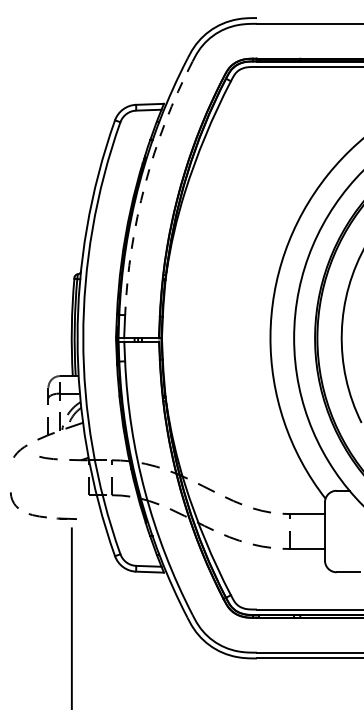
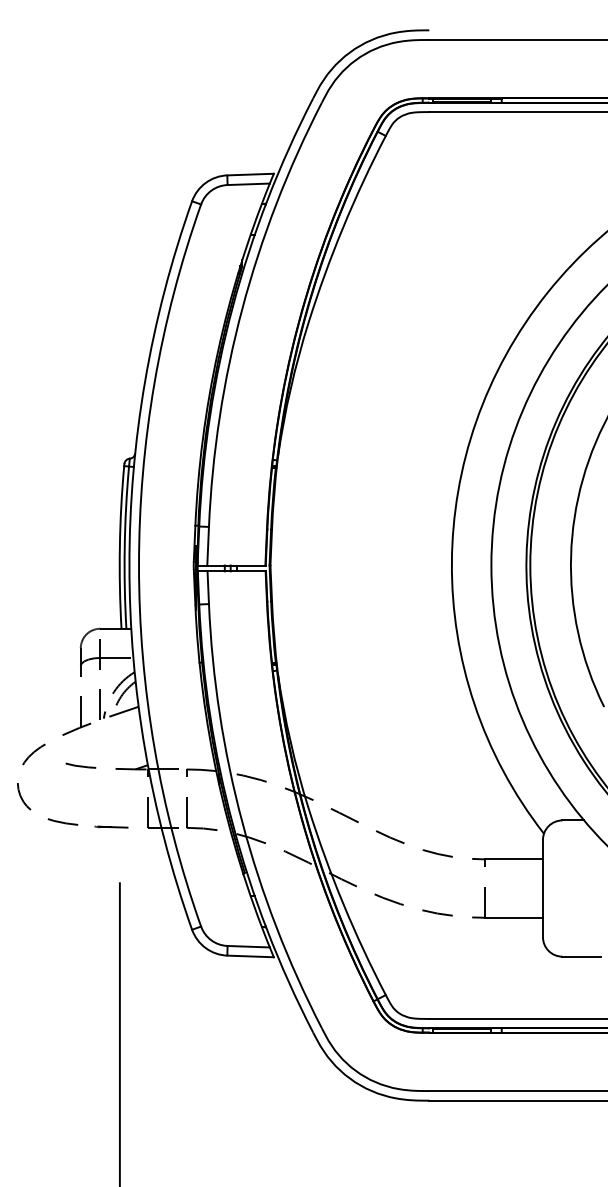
arc: (145, 184) -> (242, 308), dashed -> solid
part: (41, 515) -> (69, 821), moved

